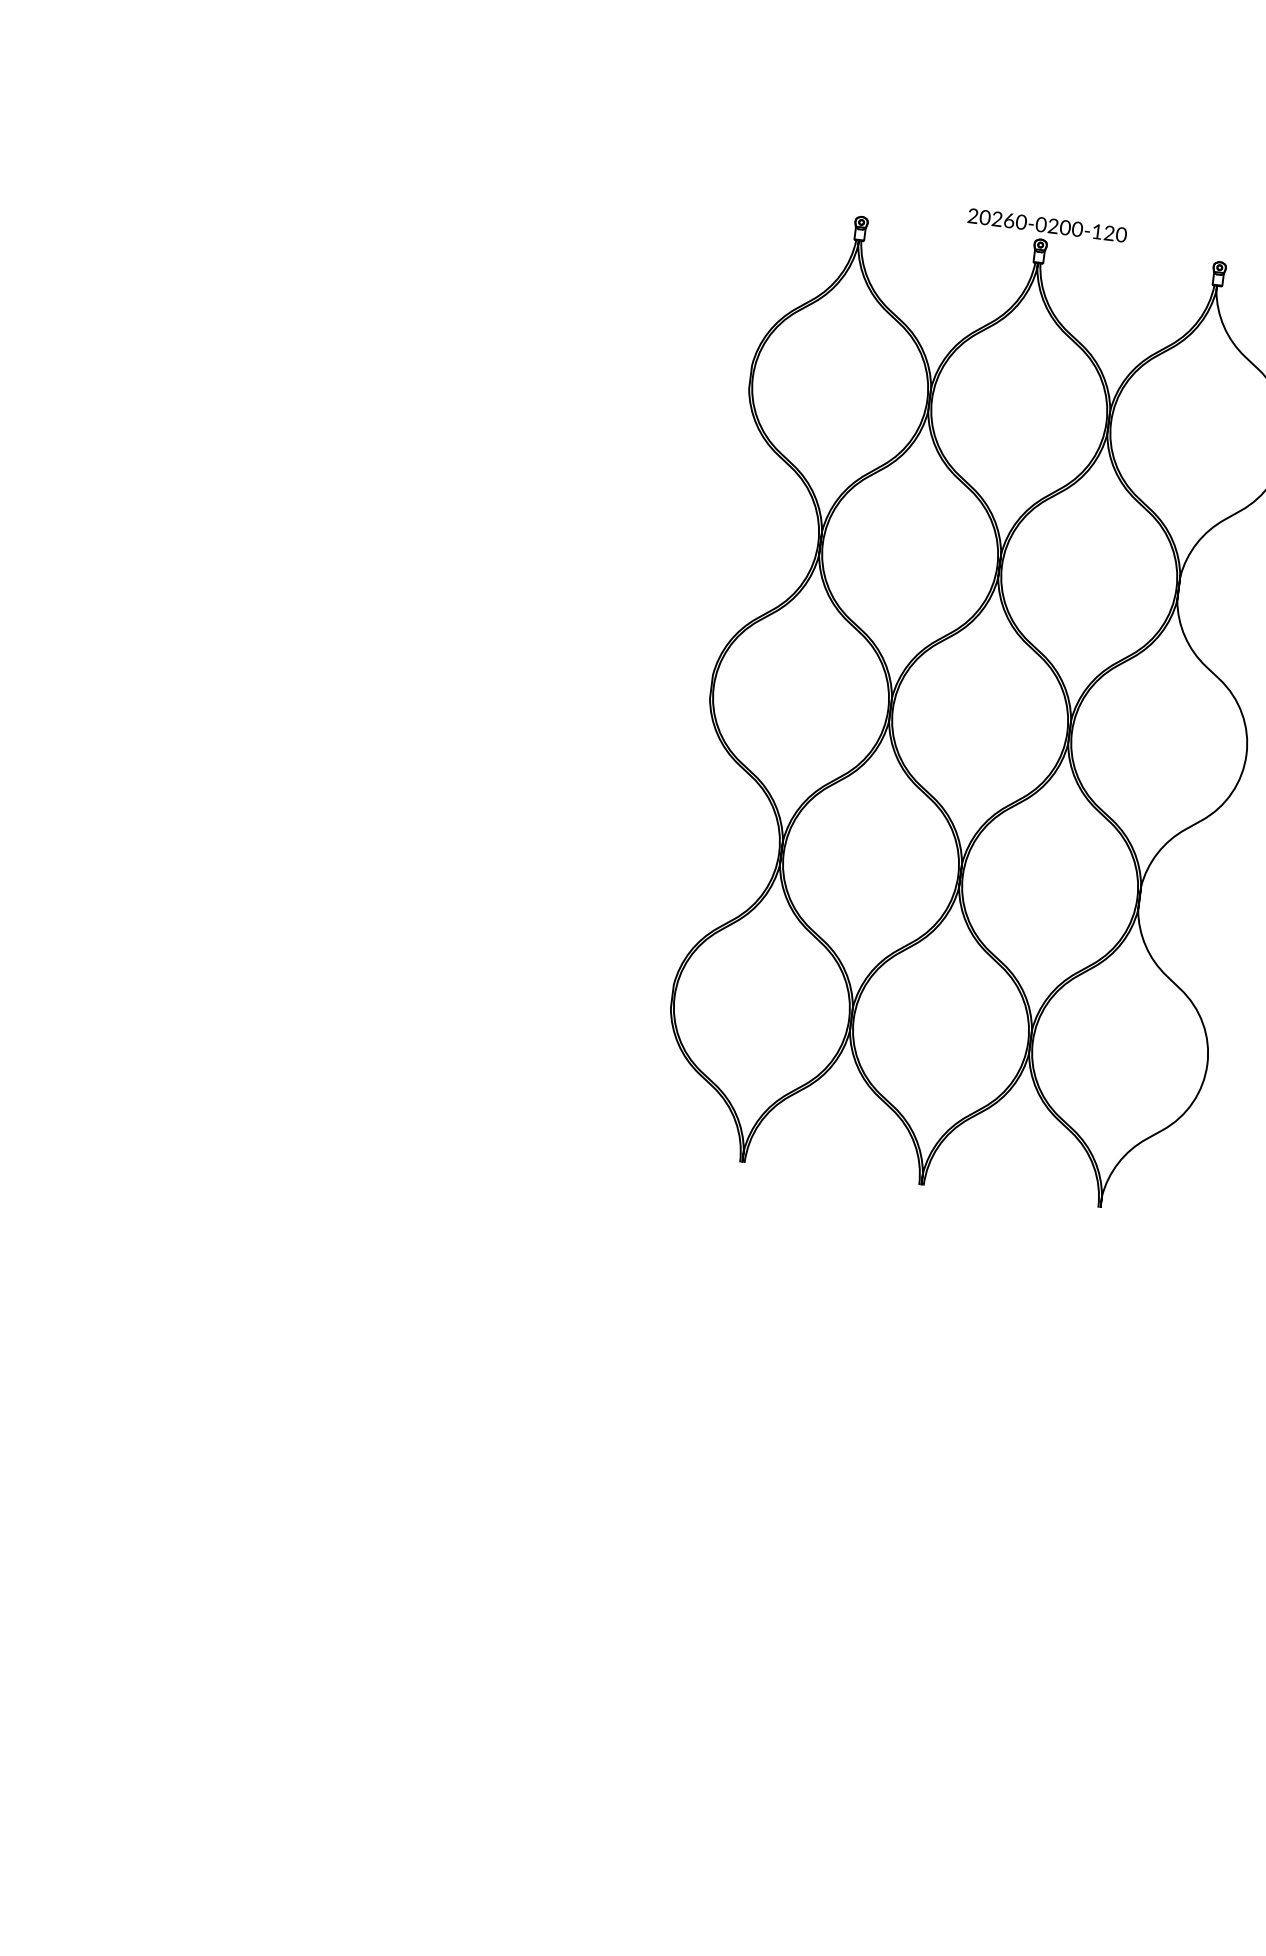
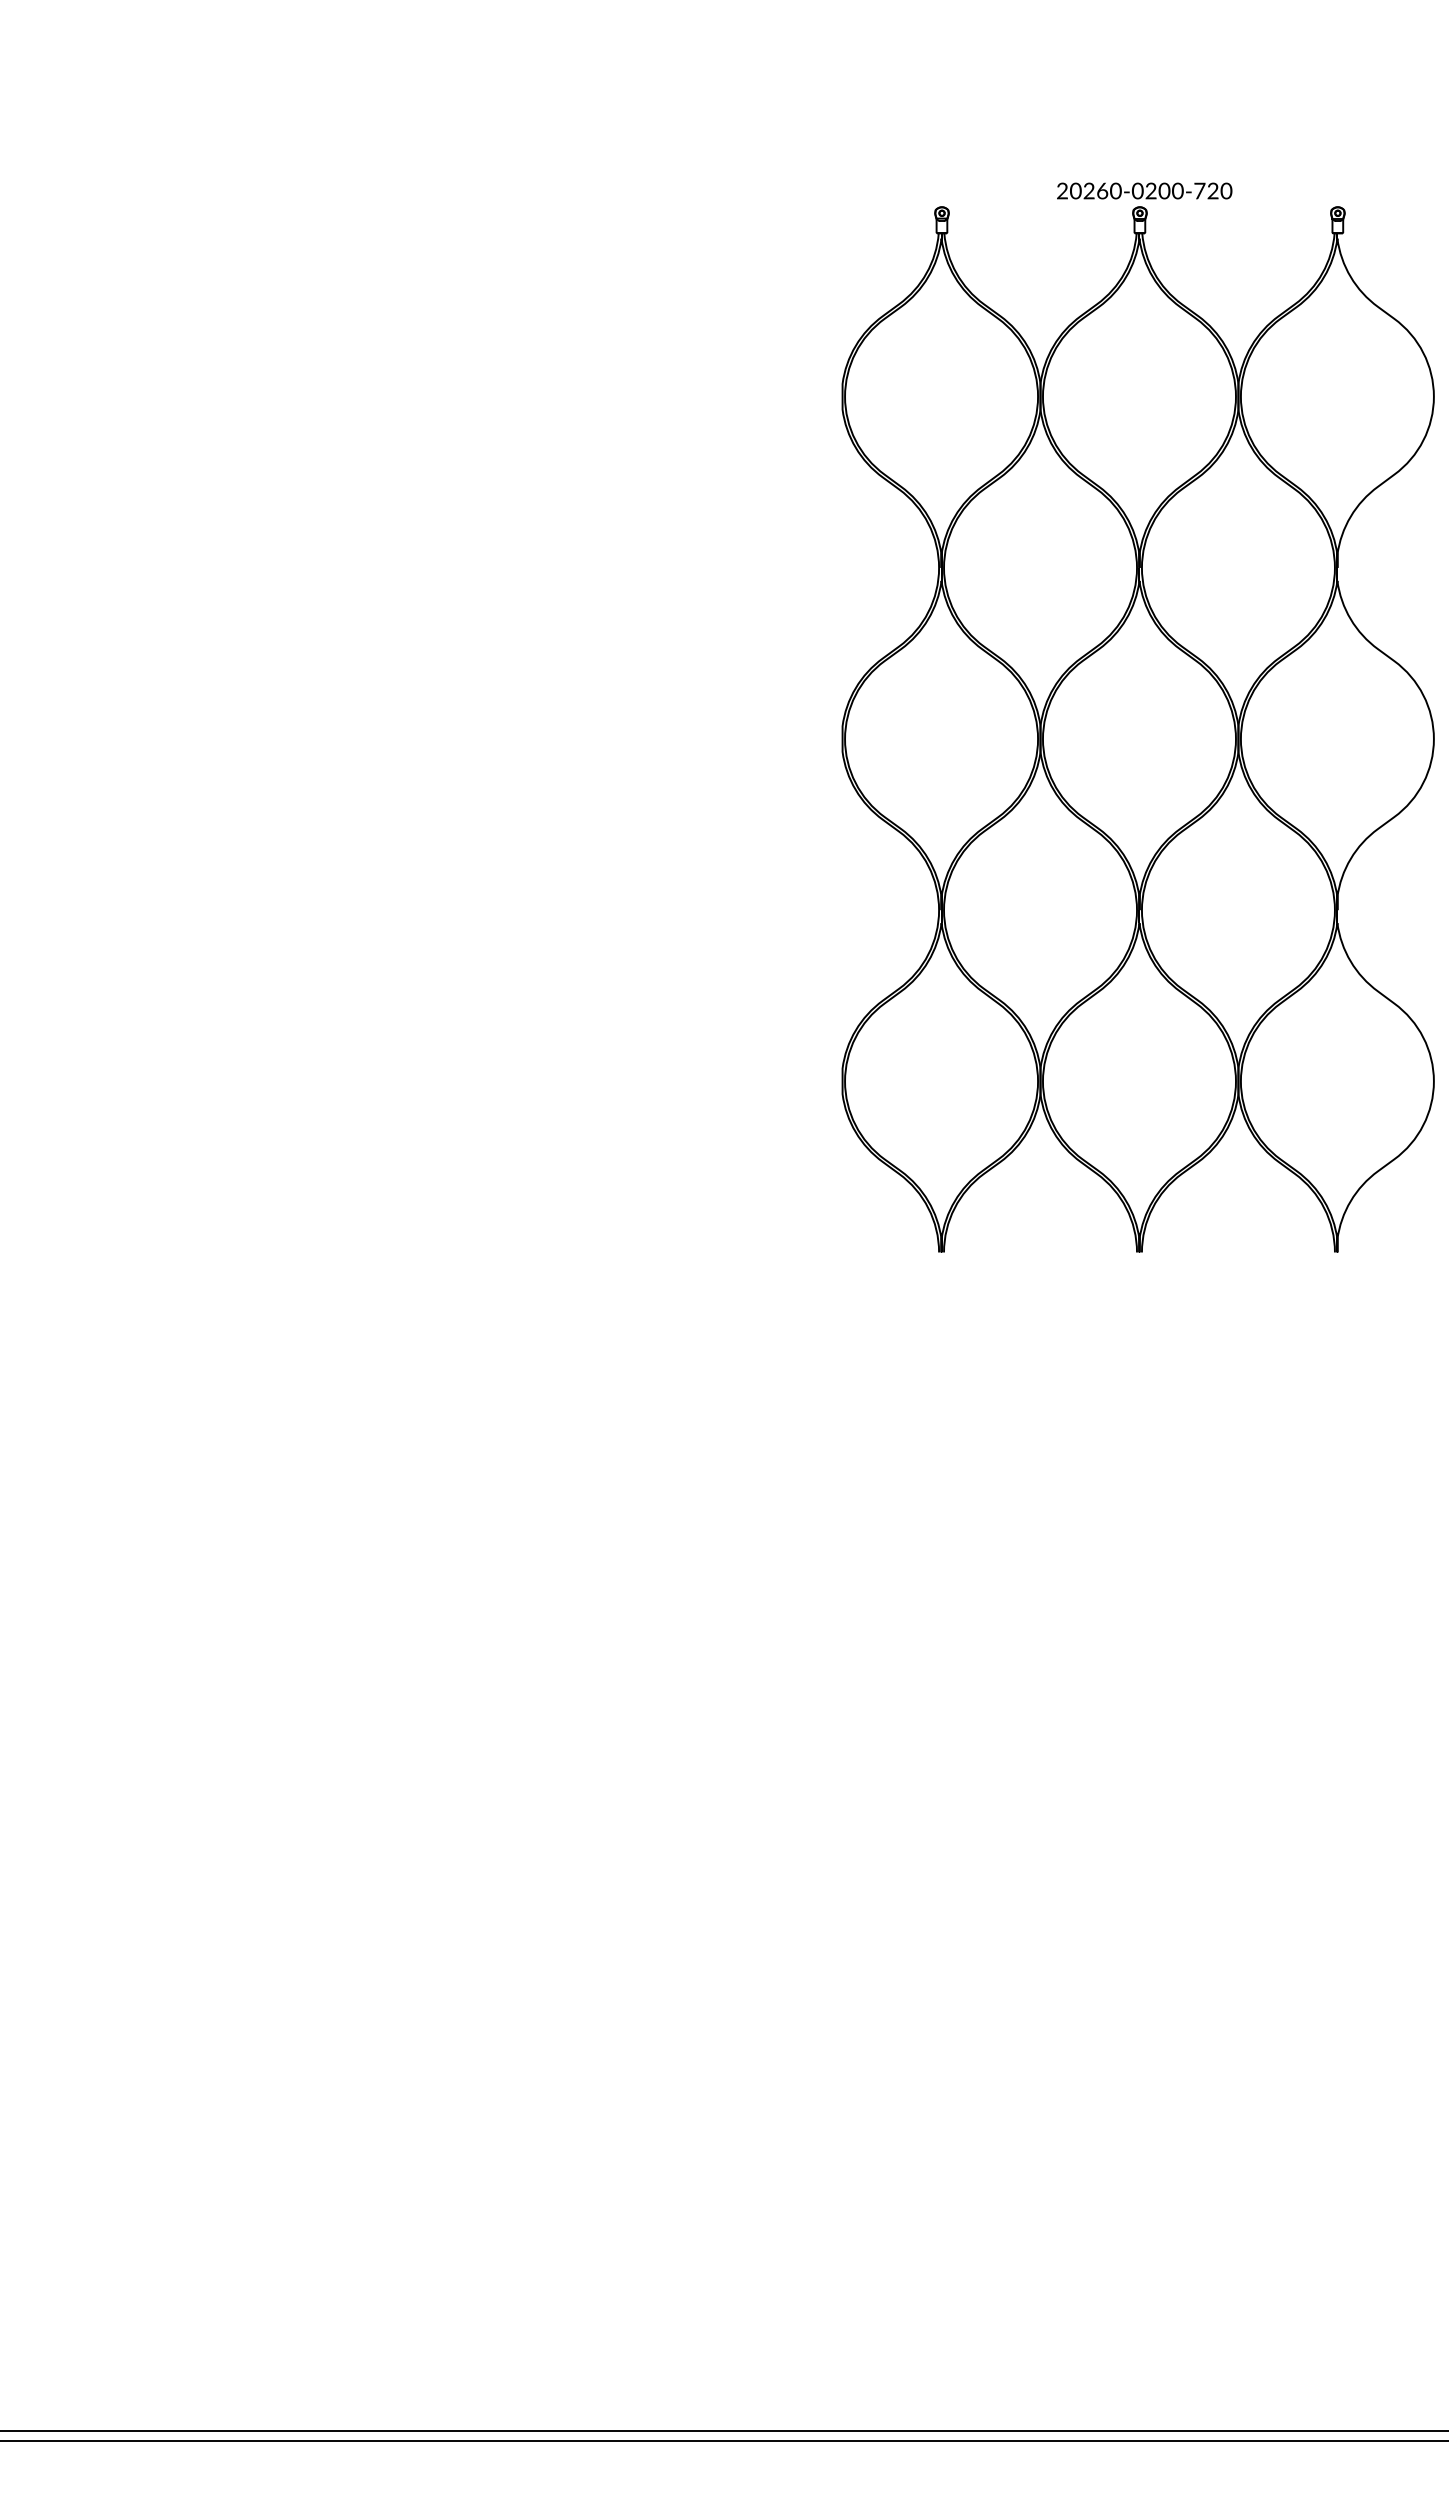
text: (1097, 231) -> (1199, 190), 20260-0200-120 -> 20260-0200-720

